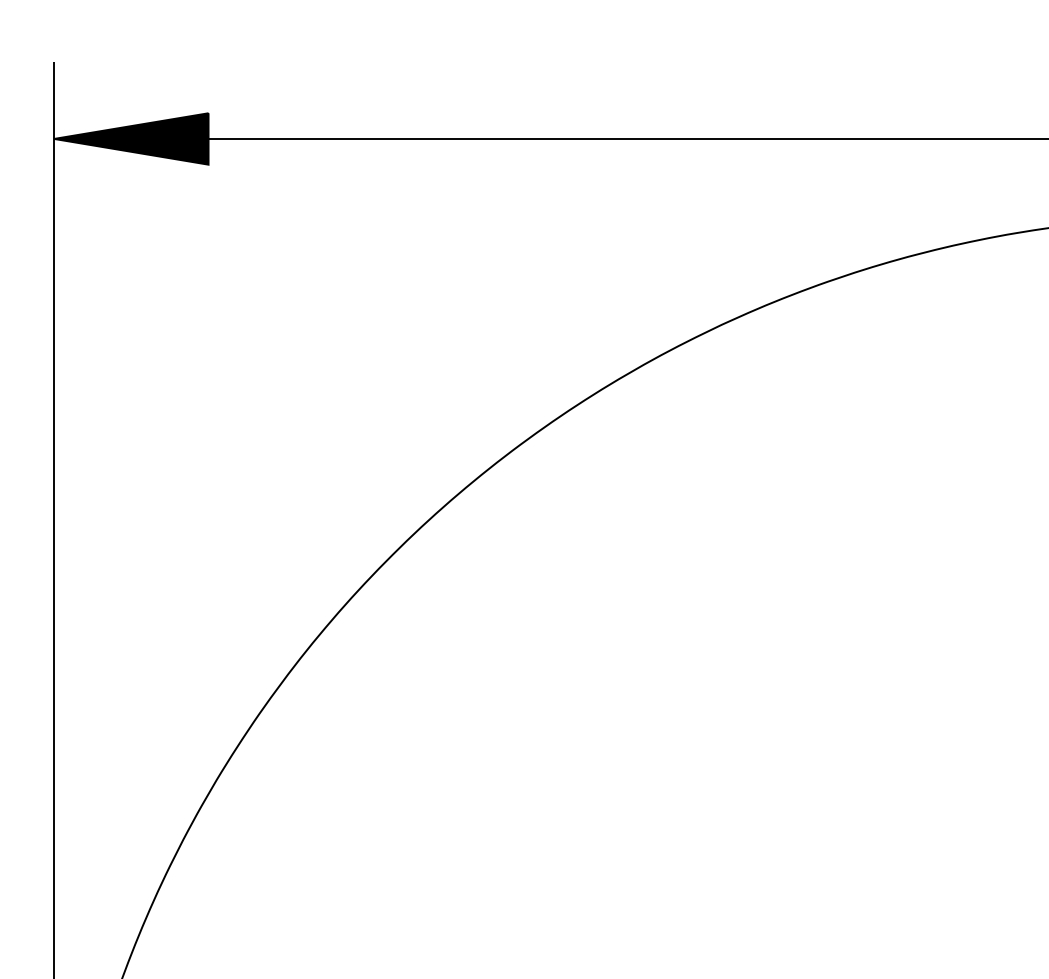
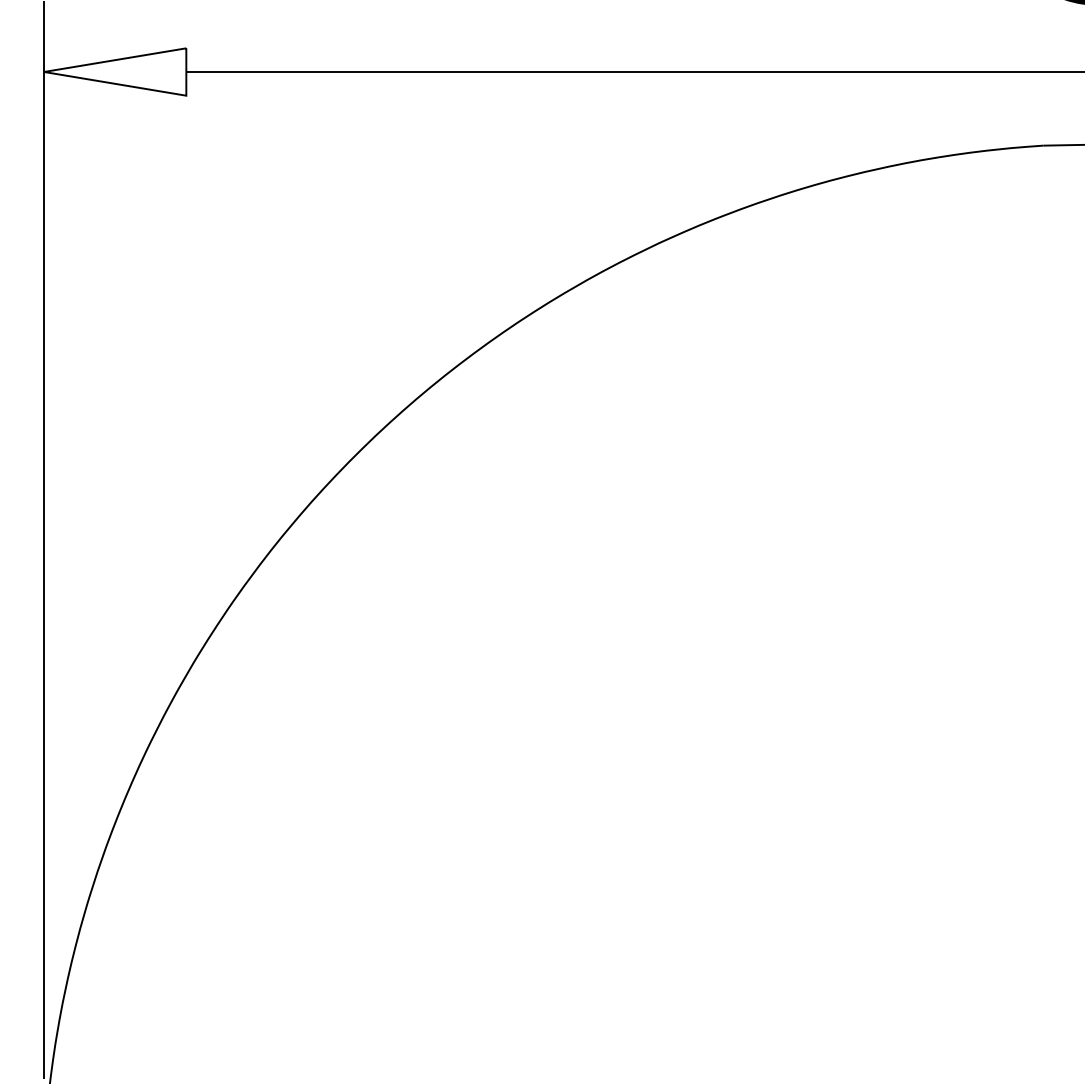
fill: (131, 138) -> (115, 71), removed

